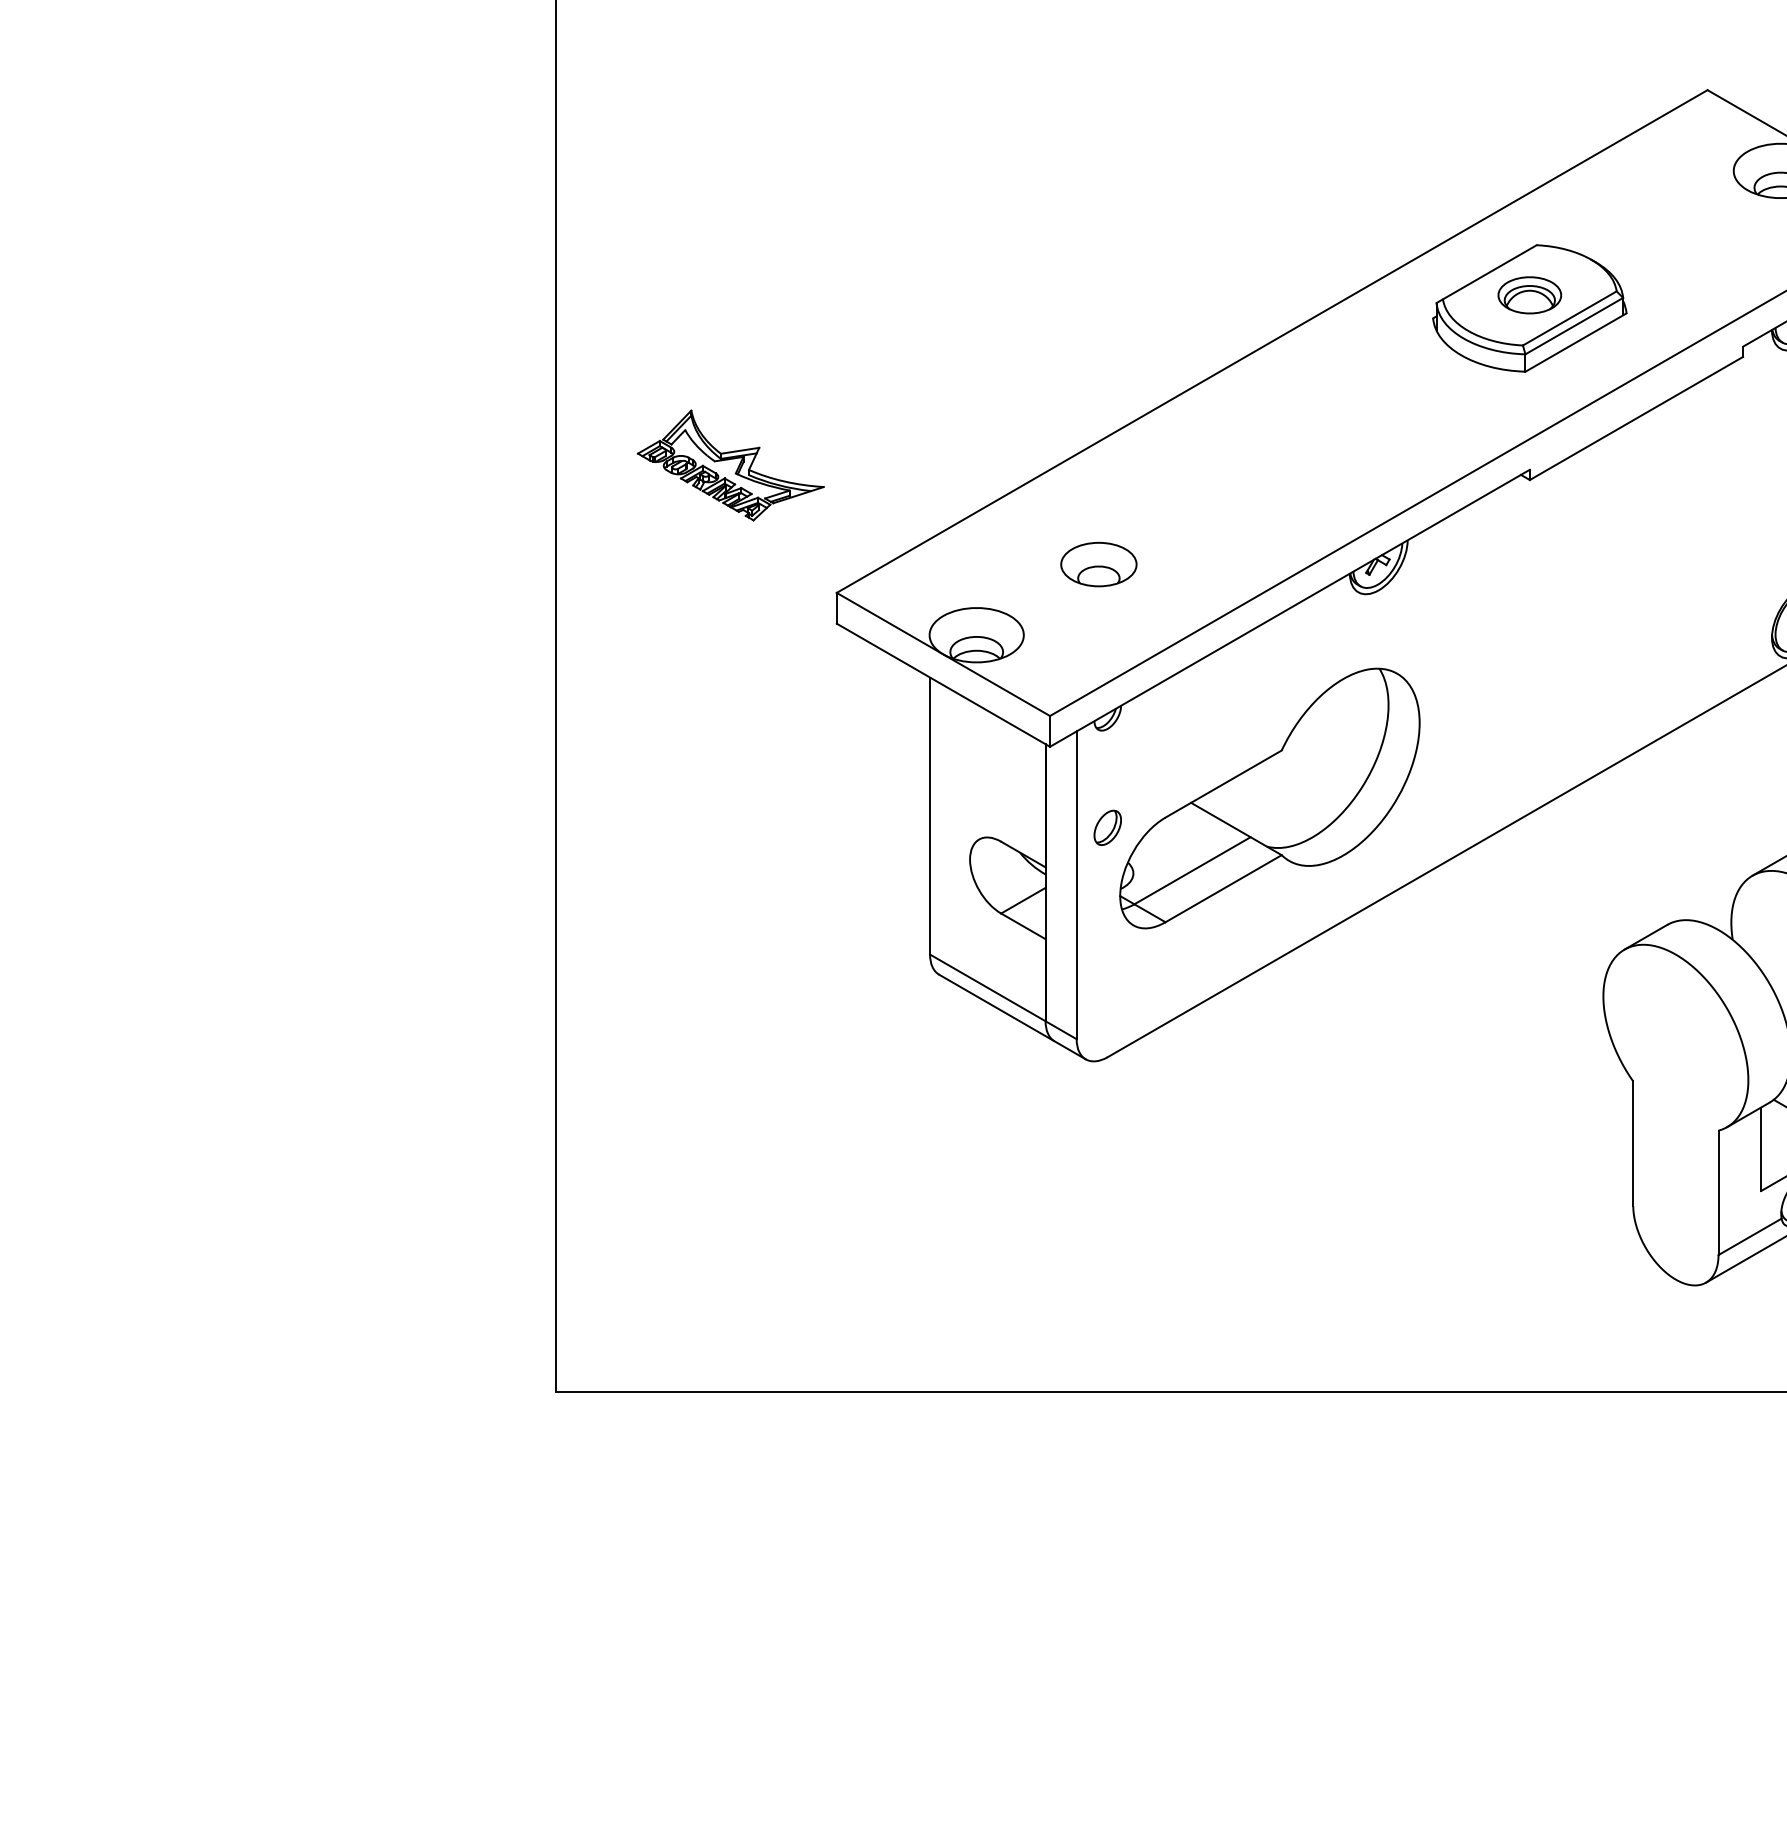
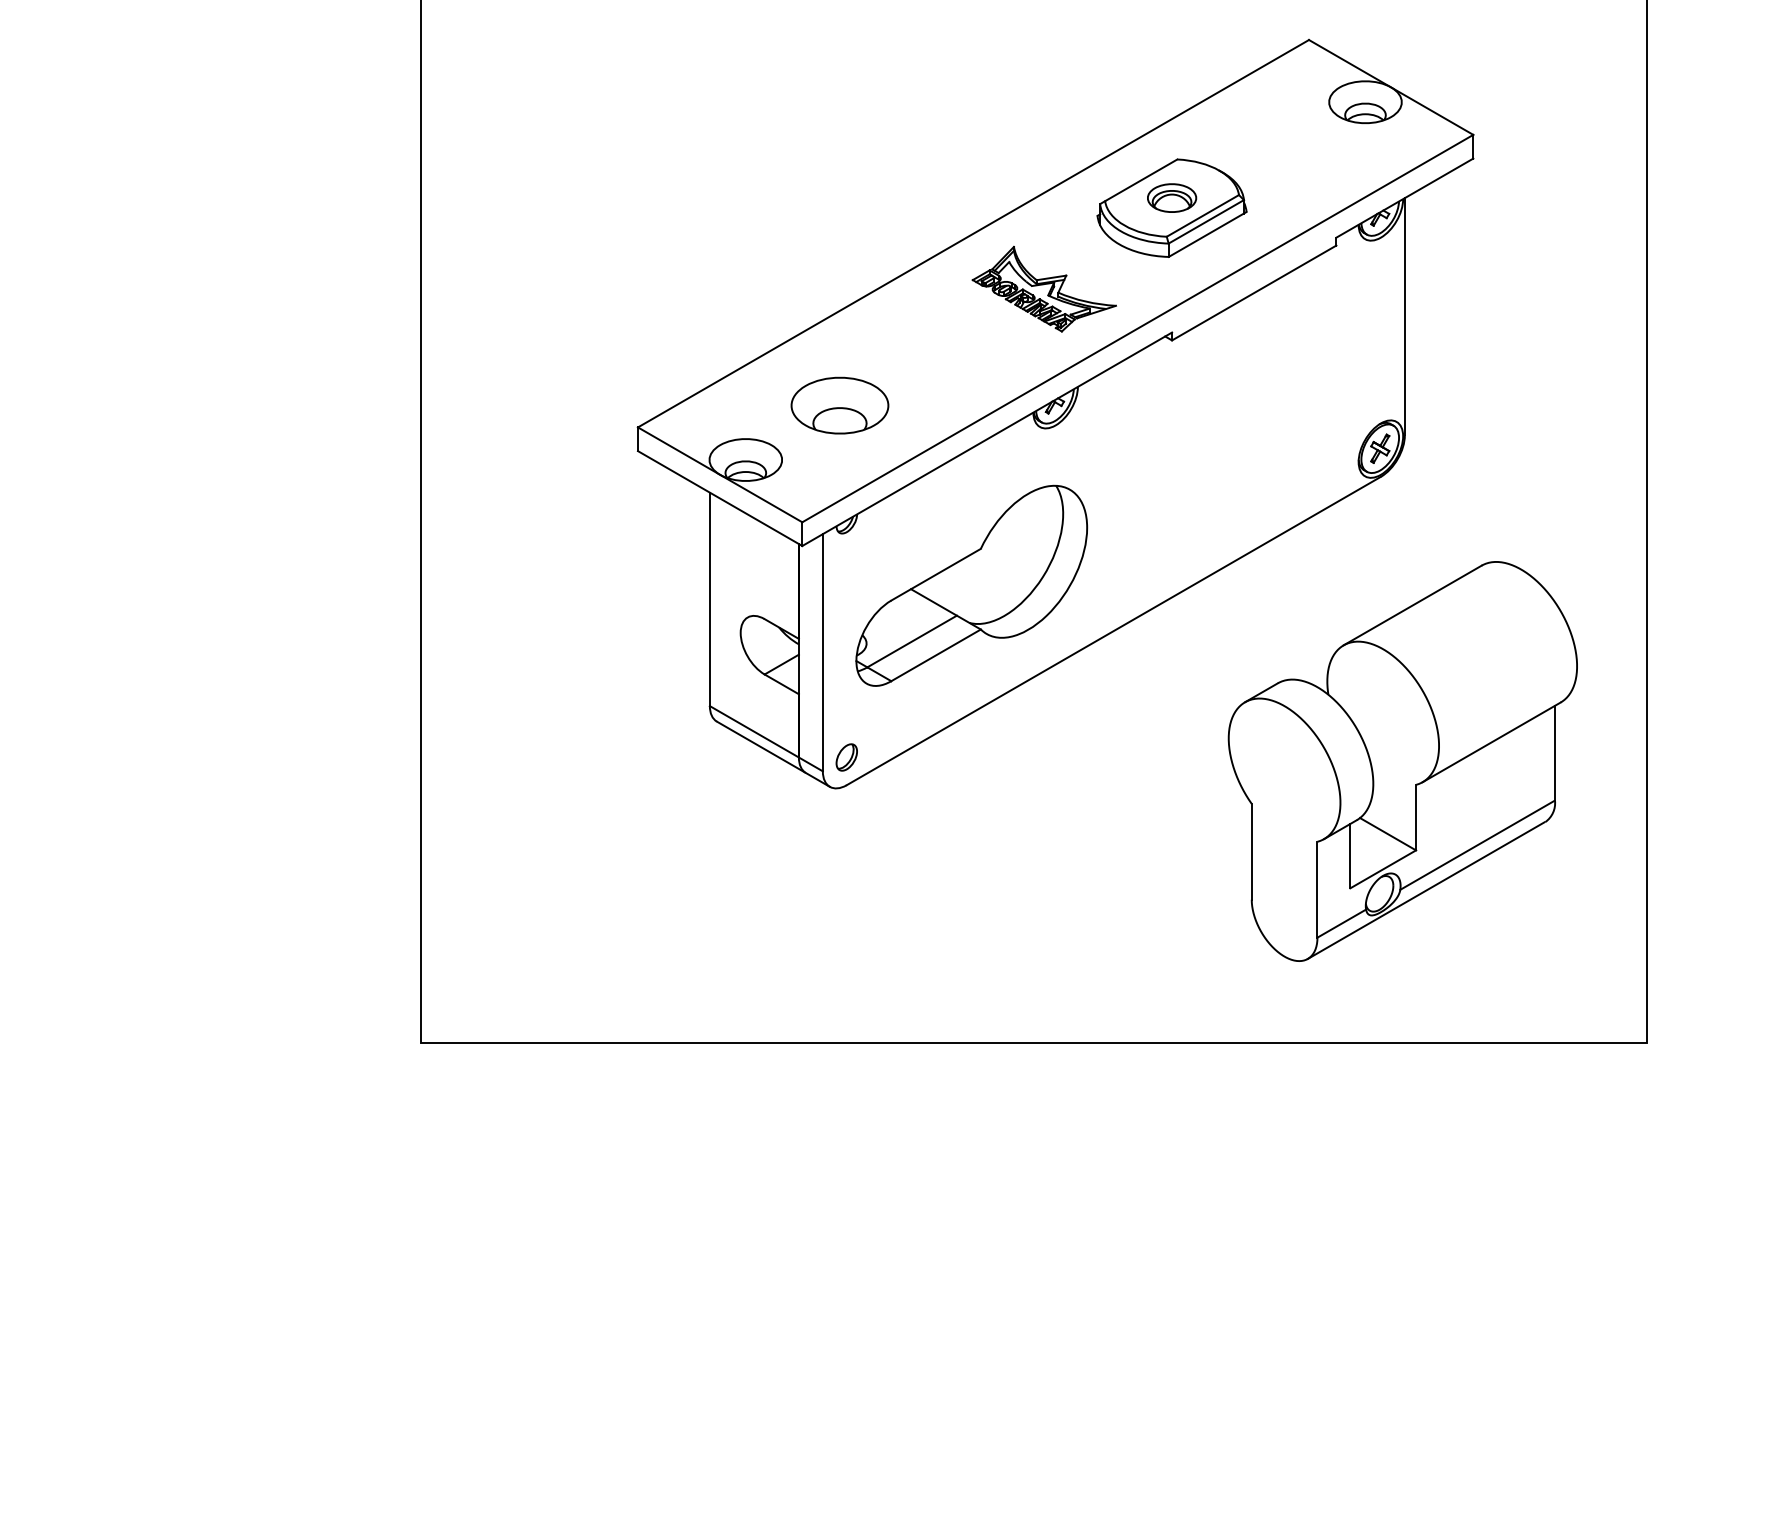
part: (729, 464) -> (1043, 288), moved
part: (1098, 564) -> (839, 405), size x1.67
part: (1107, 827) -> (846, 757), moved

